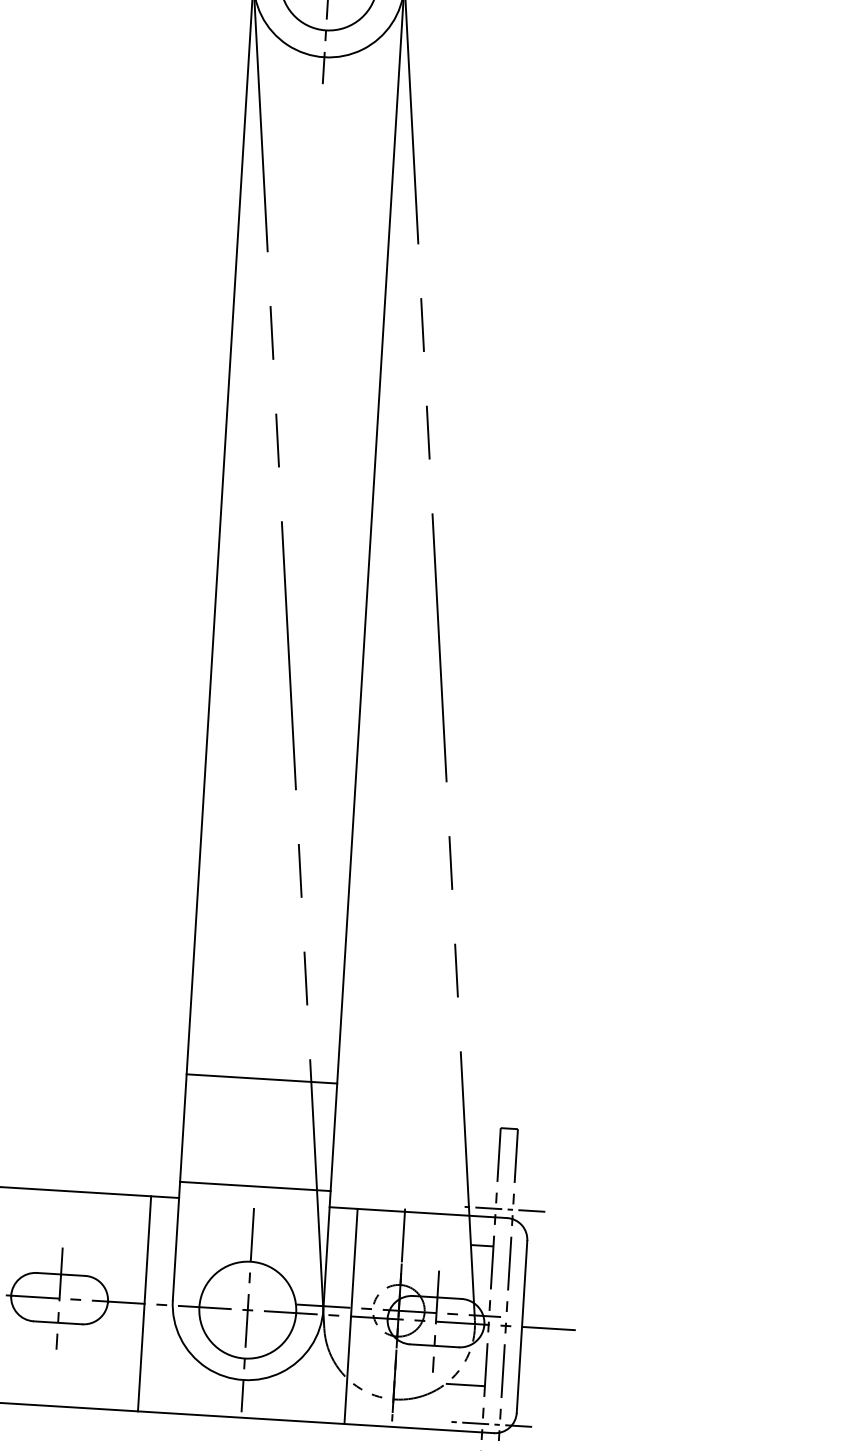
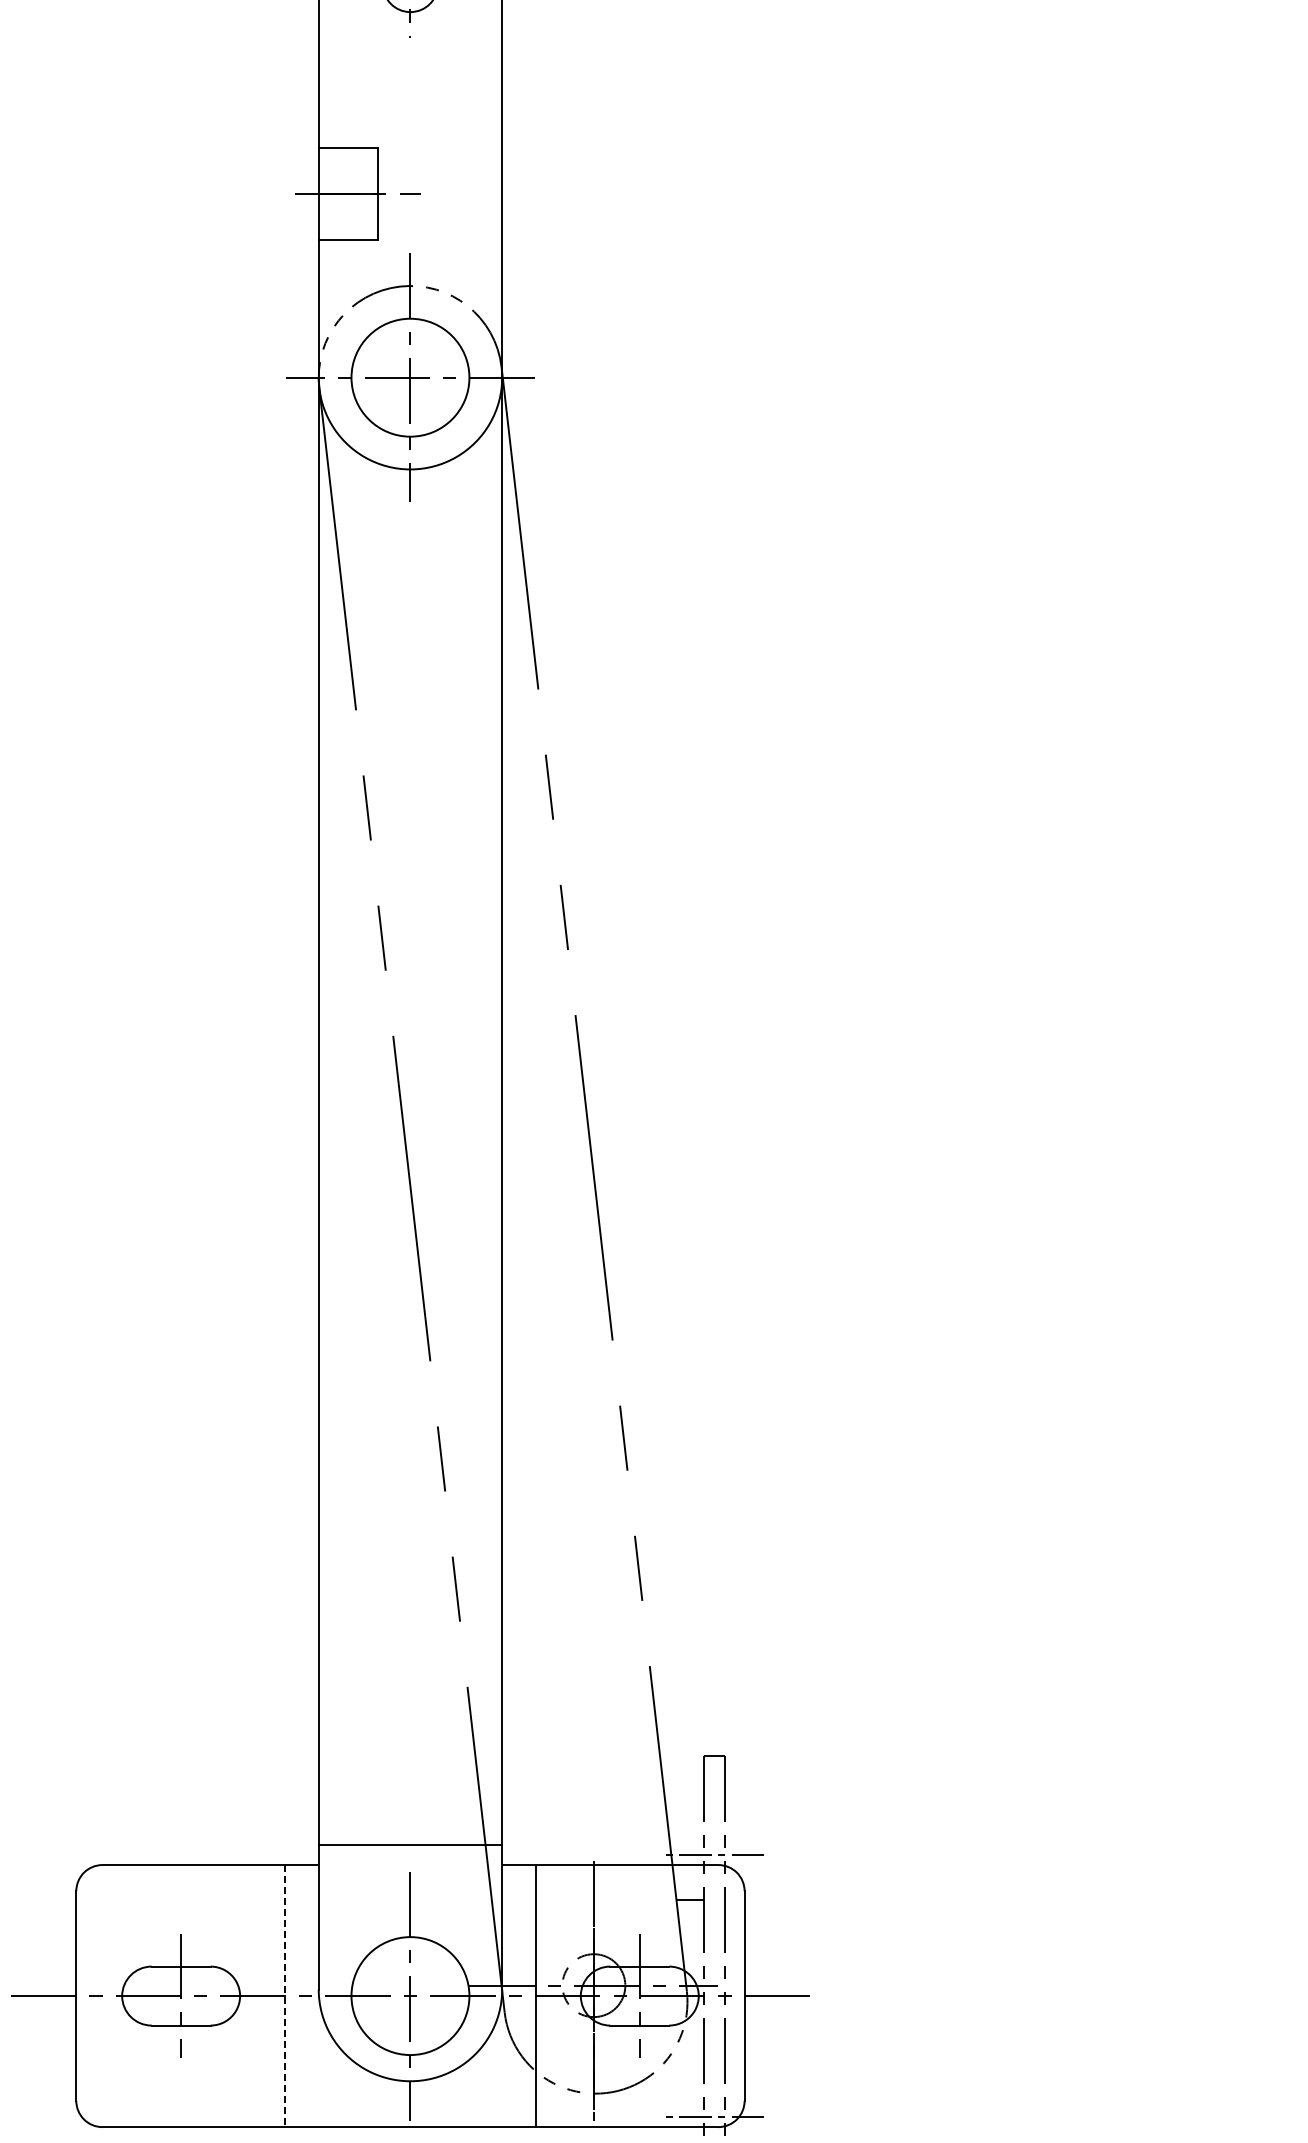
line: (261, 1079) -> (410, 1714), removed
line: (144, 1304) -> (284, 1996), solid -> dashed
line: (465, 1384) -> (680, 2070), removed

